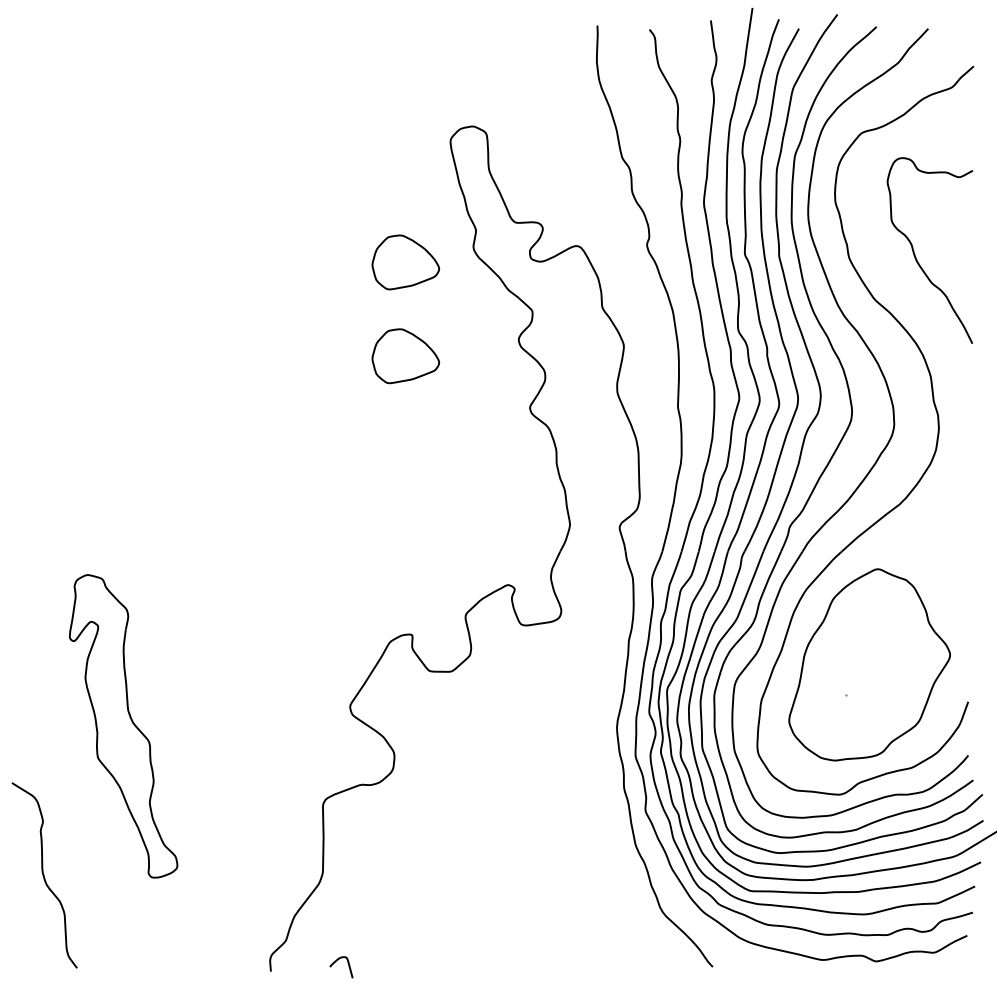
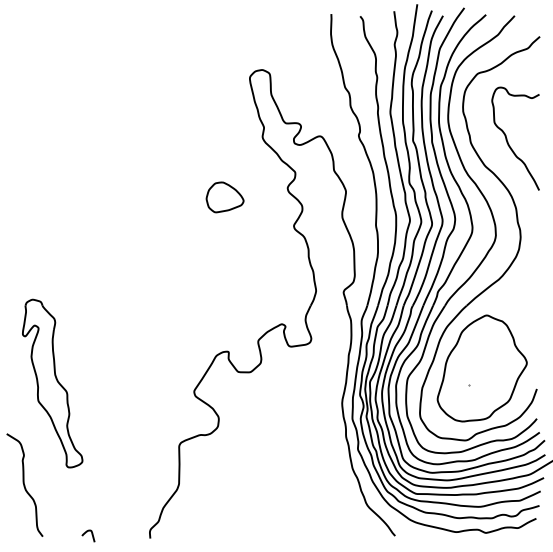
part: (404, 262) -> (224, 145), removed
part: (123, 726) -> (52, 383), moved
curve: (339, 960) -> (87, 532), moved

